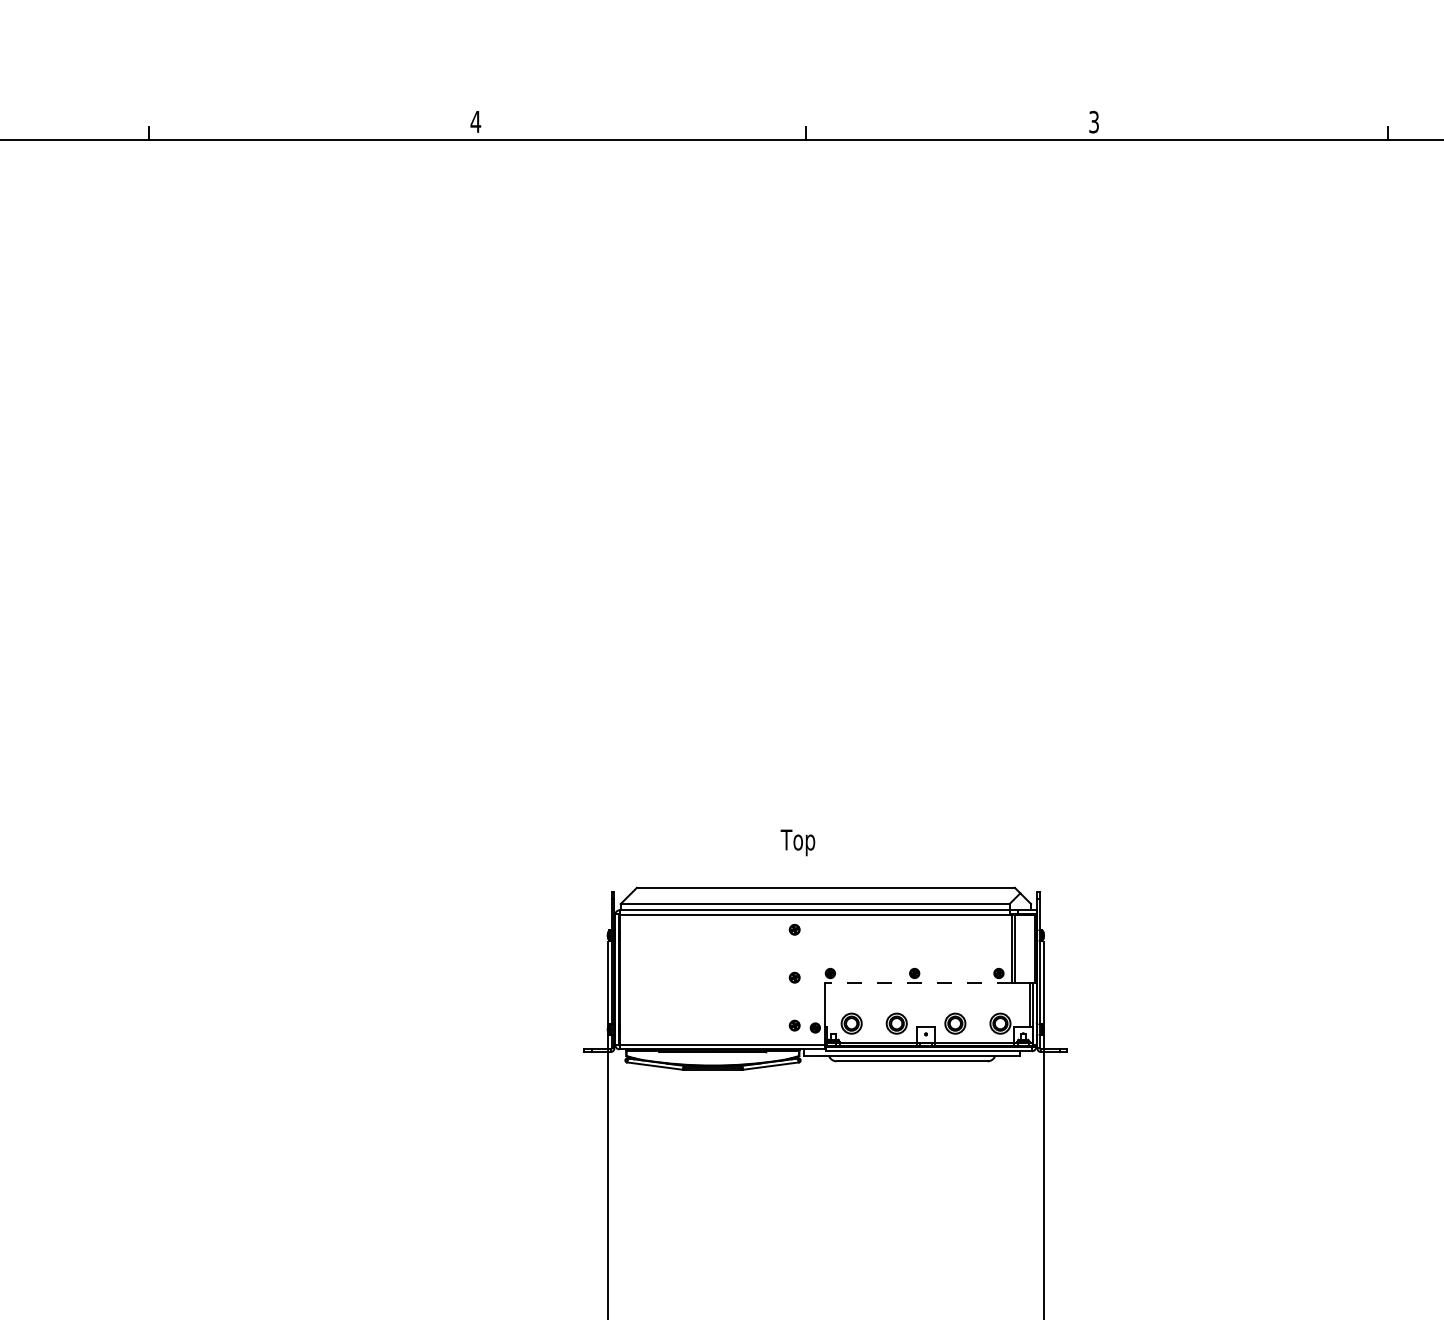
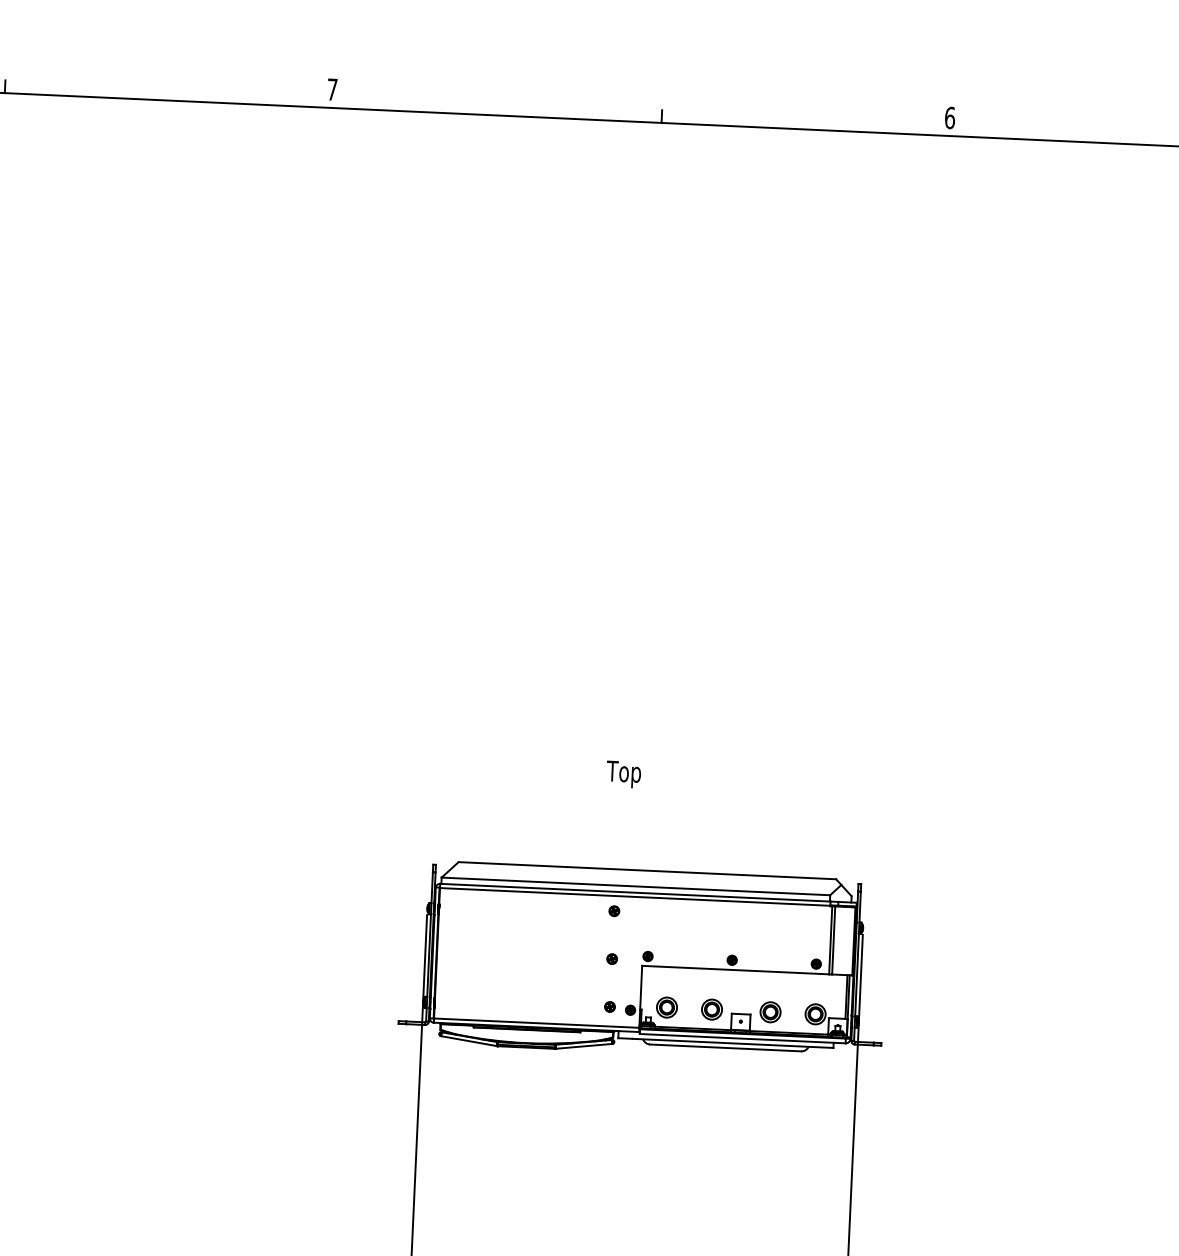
text: (475, 121) -> (332, 89), 4 -> 7
text: (1094, 121) -> (950, 117), 3 -> 6
text: (797, 842) -> (623, 774), moved
line: (918, 983) -> (735, 970), dashed -> solid

